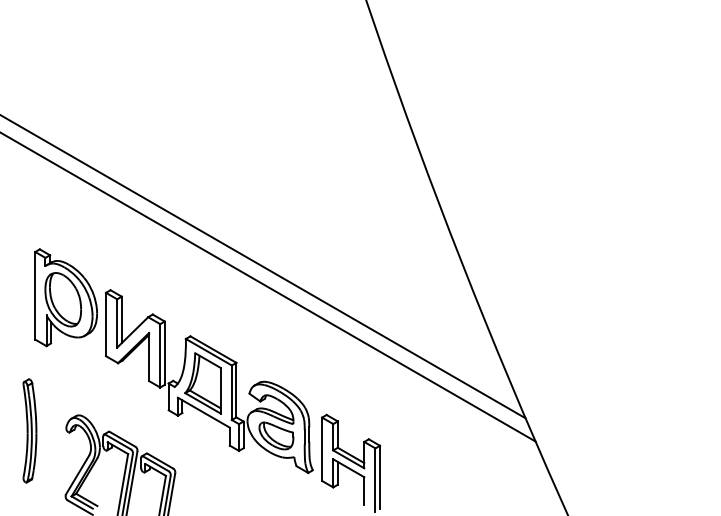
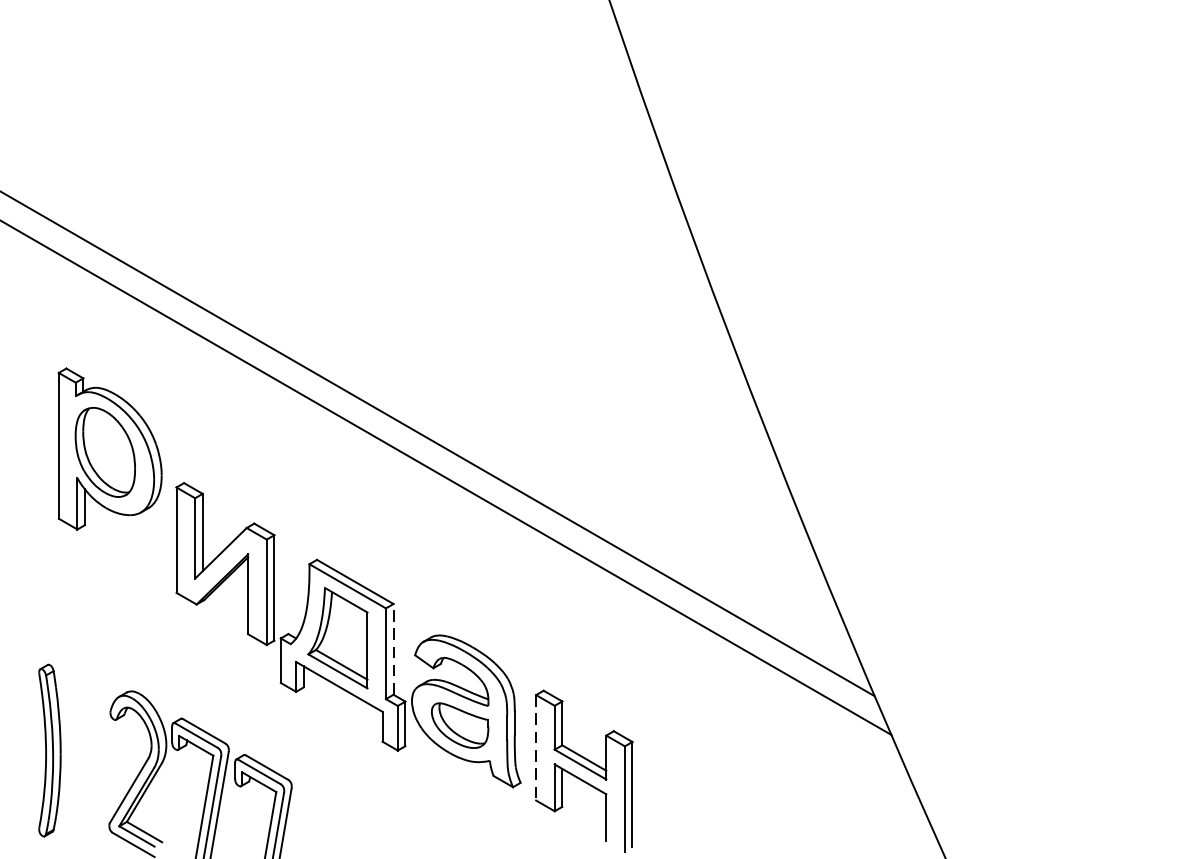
part: (65, 297) -> (109, 448), moved
line: (236, 389) -> (393, 648), solid -> dashed
part: (29, 430) -> (49, 749), moved
line: (322, 449) -> (536, 748), solid -> dashed

